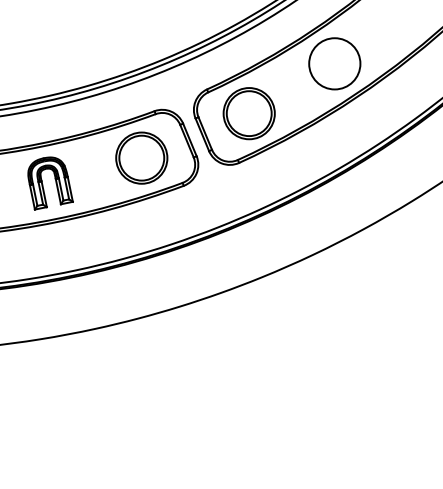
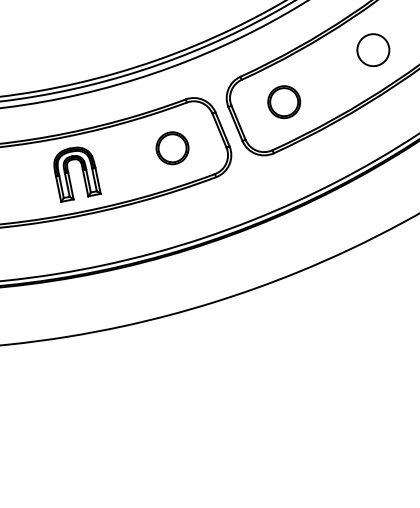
circle: (334, 63) -> (373, 49), size x0.6
part: (248, 113) -> (283, 101), size x0.6
part: (141, 157) -> (172, 147), size x0.6

